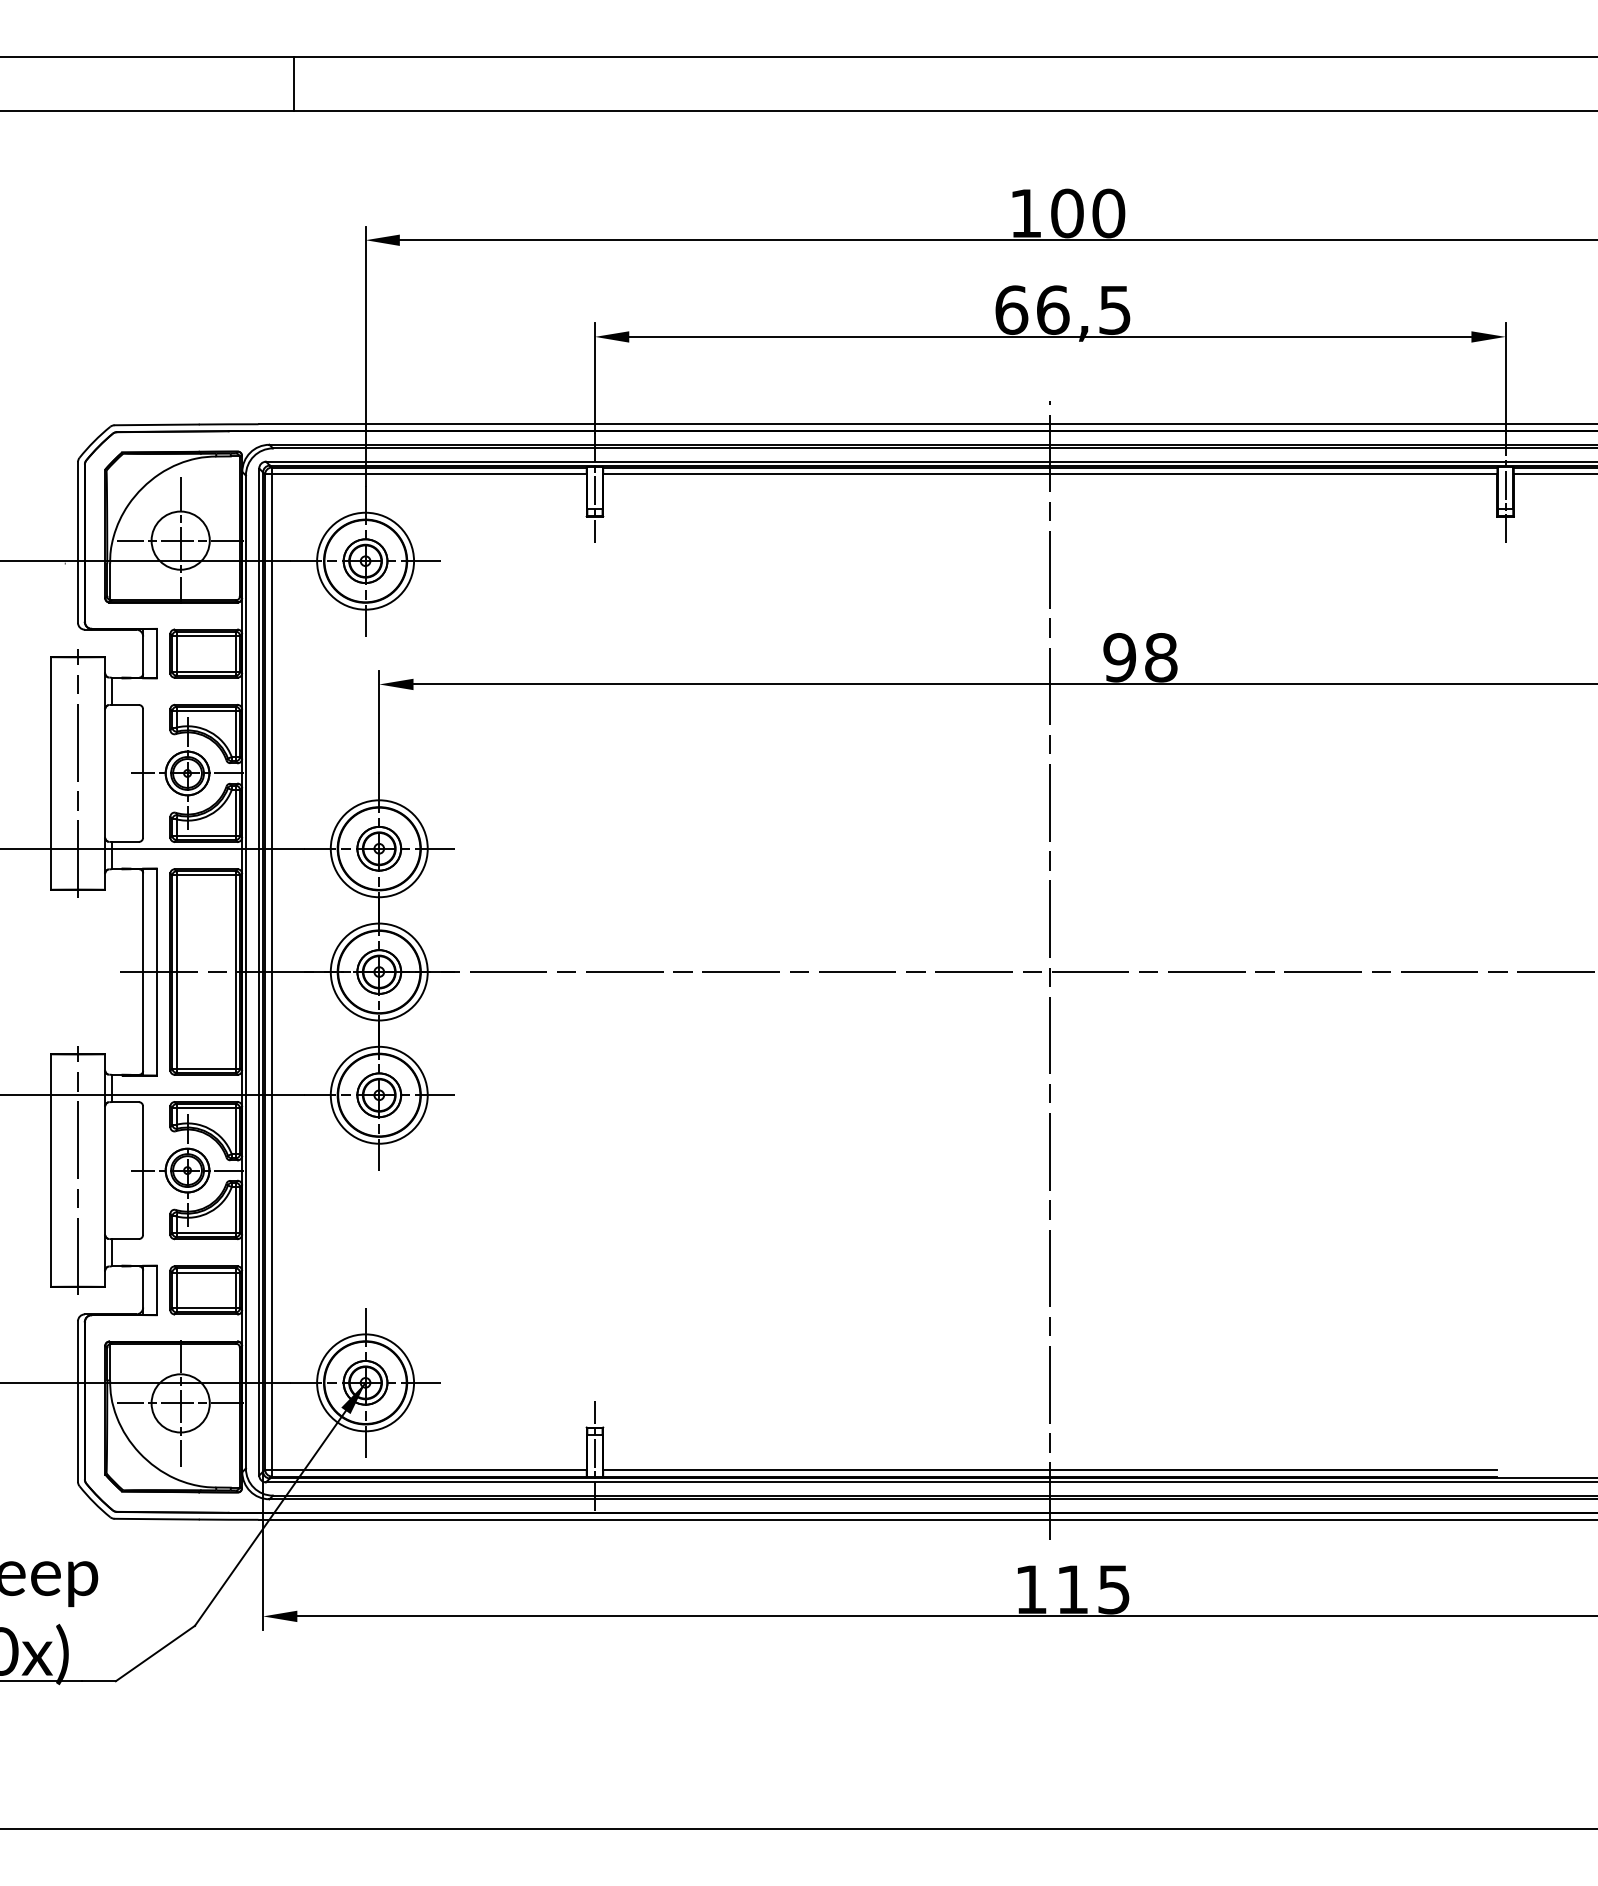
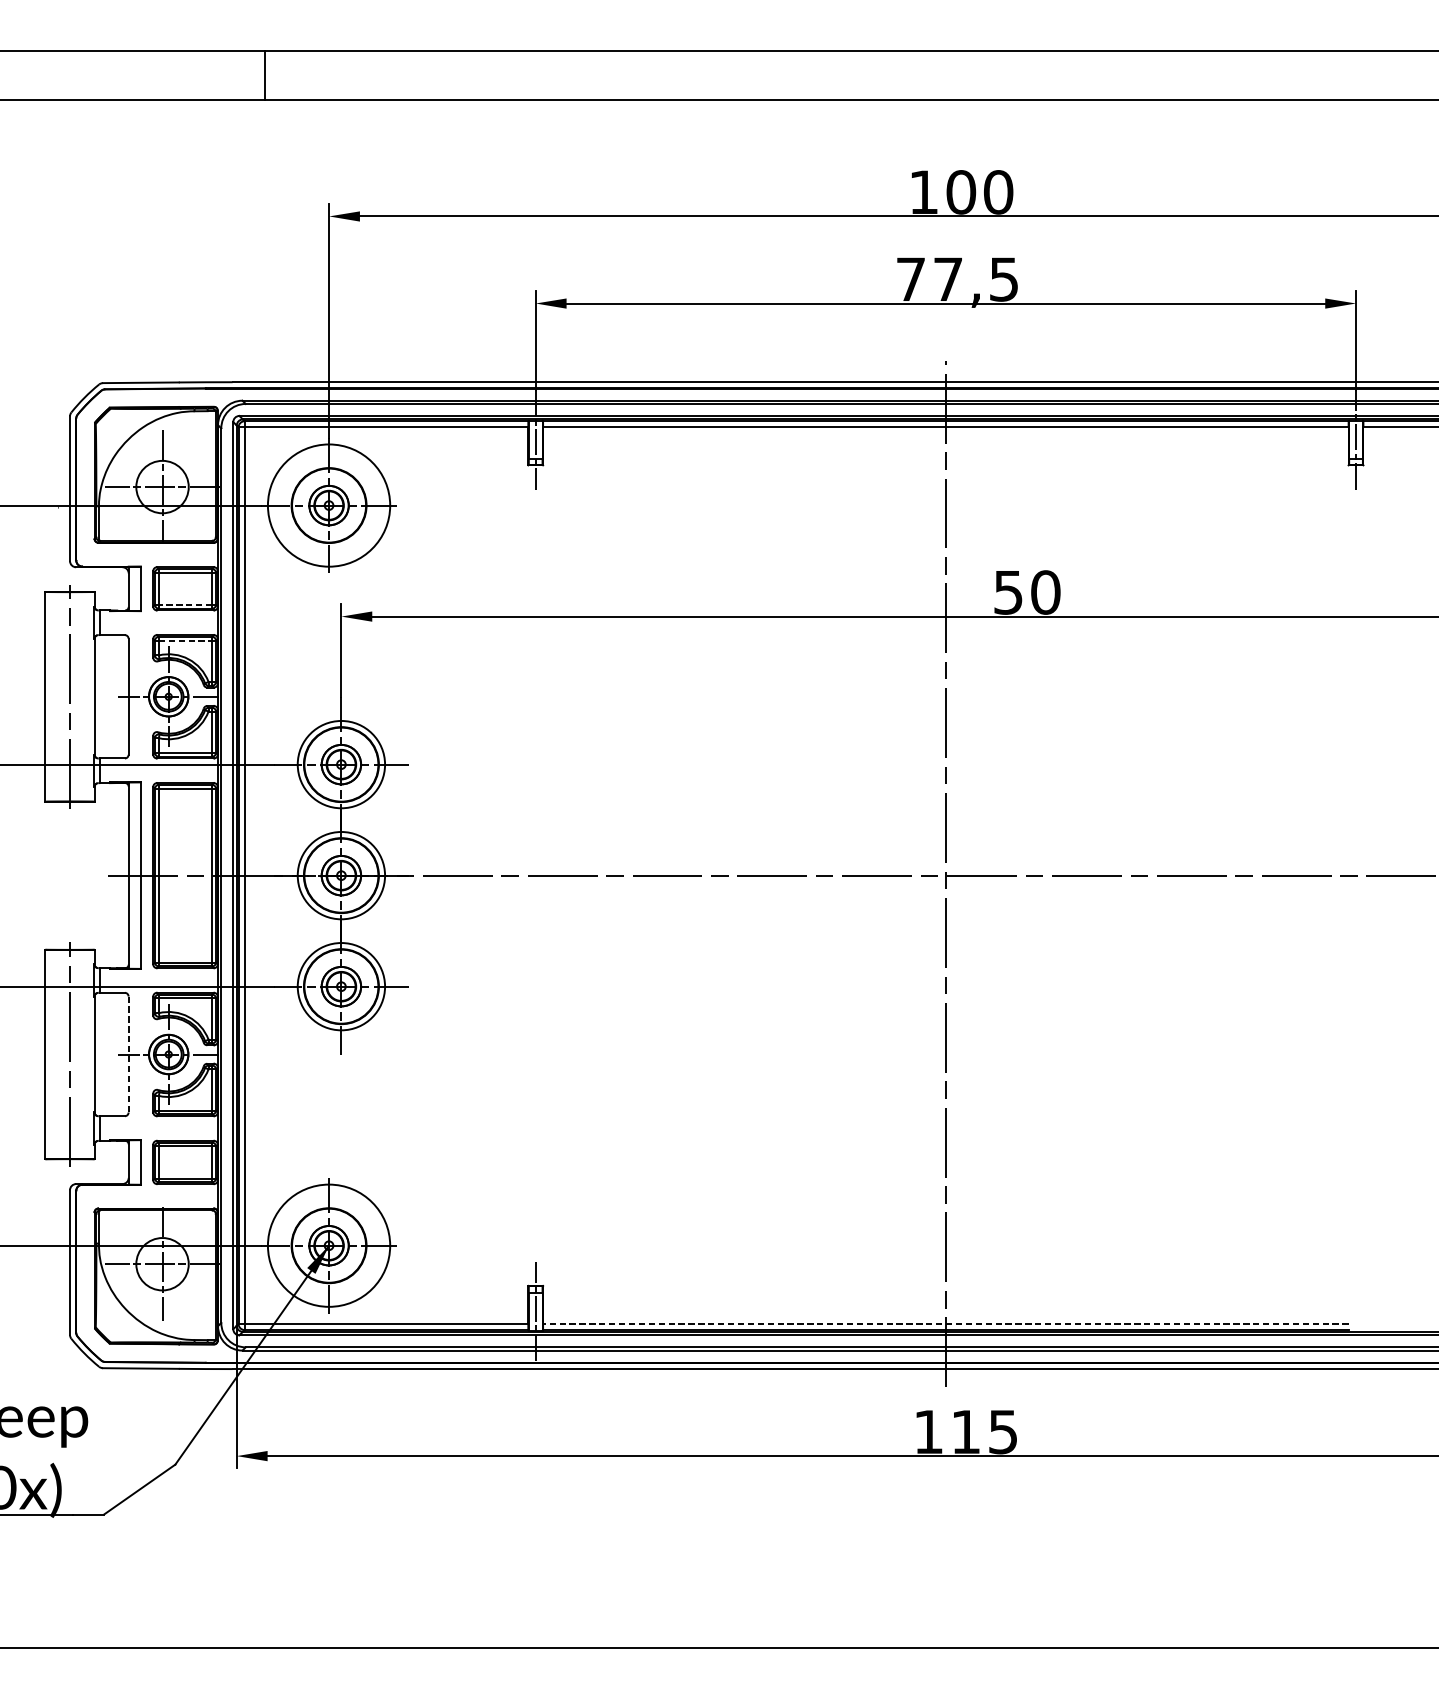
text: (1032, 309) -> (929, 278), 66,5 -> 77,5
circle: (365, 560) -> (329, 504), size x1.4
text: (1140, 657) -> (1027, 592), 98 -> 50
line: (206, 671) -> (185, 604), solid -> dashed
line: (206, 711) -> (185, 640), solid -> dashed
line: (143, 1171) -> (129, 1055), solid -> dashed
circle: (365, 1382) -> (329, 1245), size x1.4
line: (1049, 1469) -> (945, 1323), solid -> dashed

